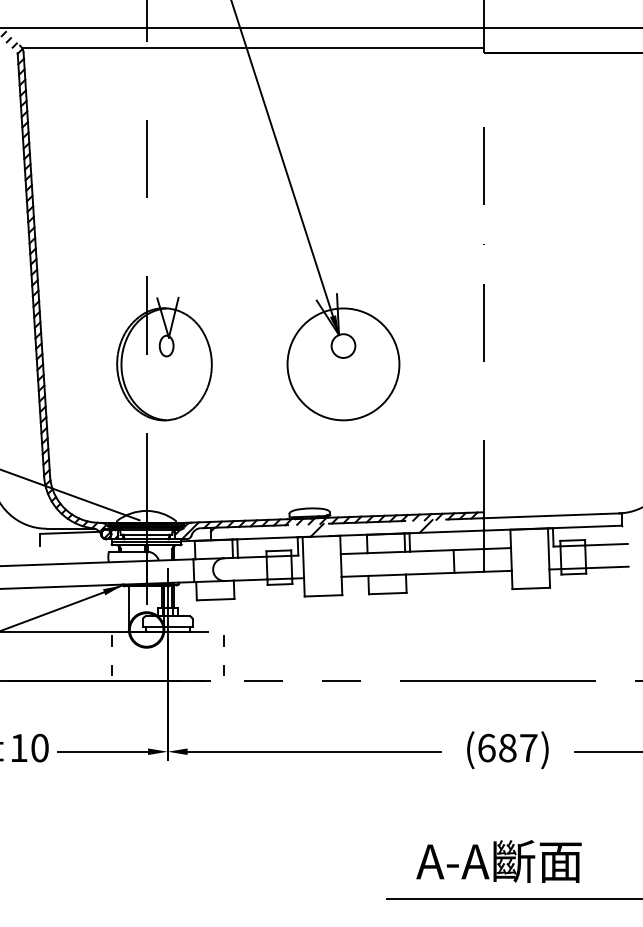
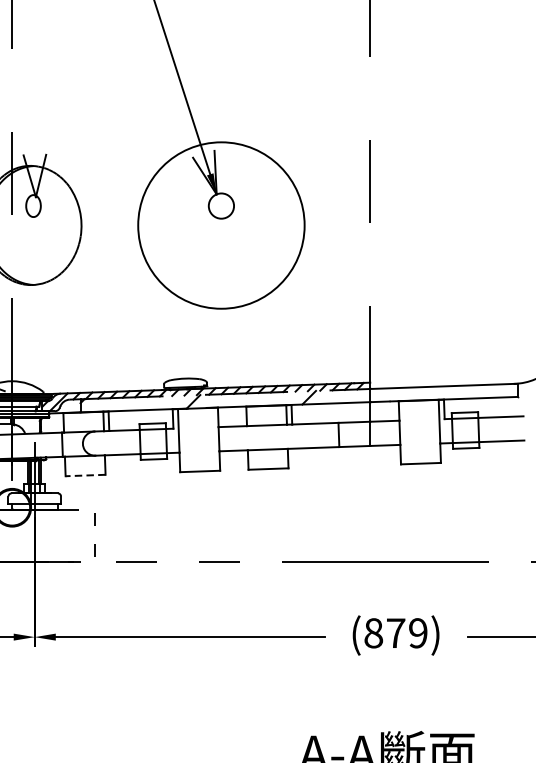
circle: (343, 364) -> (221, 225), size x1.4
line: (215, 599) -> (85, 475), solid -> dashed
text: (507, 747) -> (395, 632), (687) -> (879)

